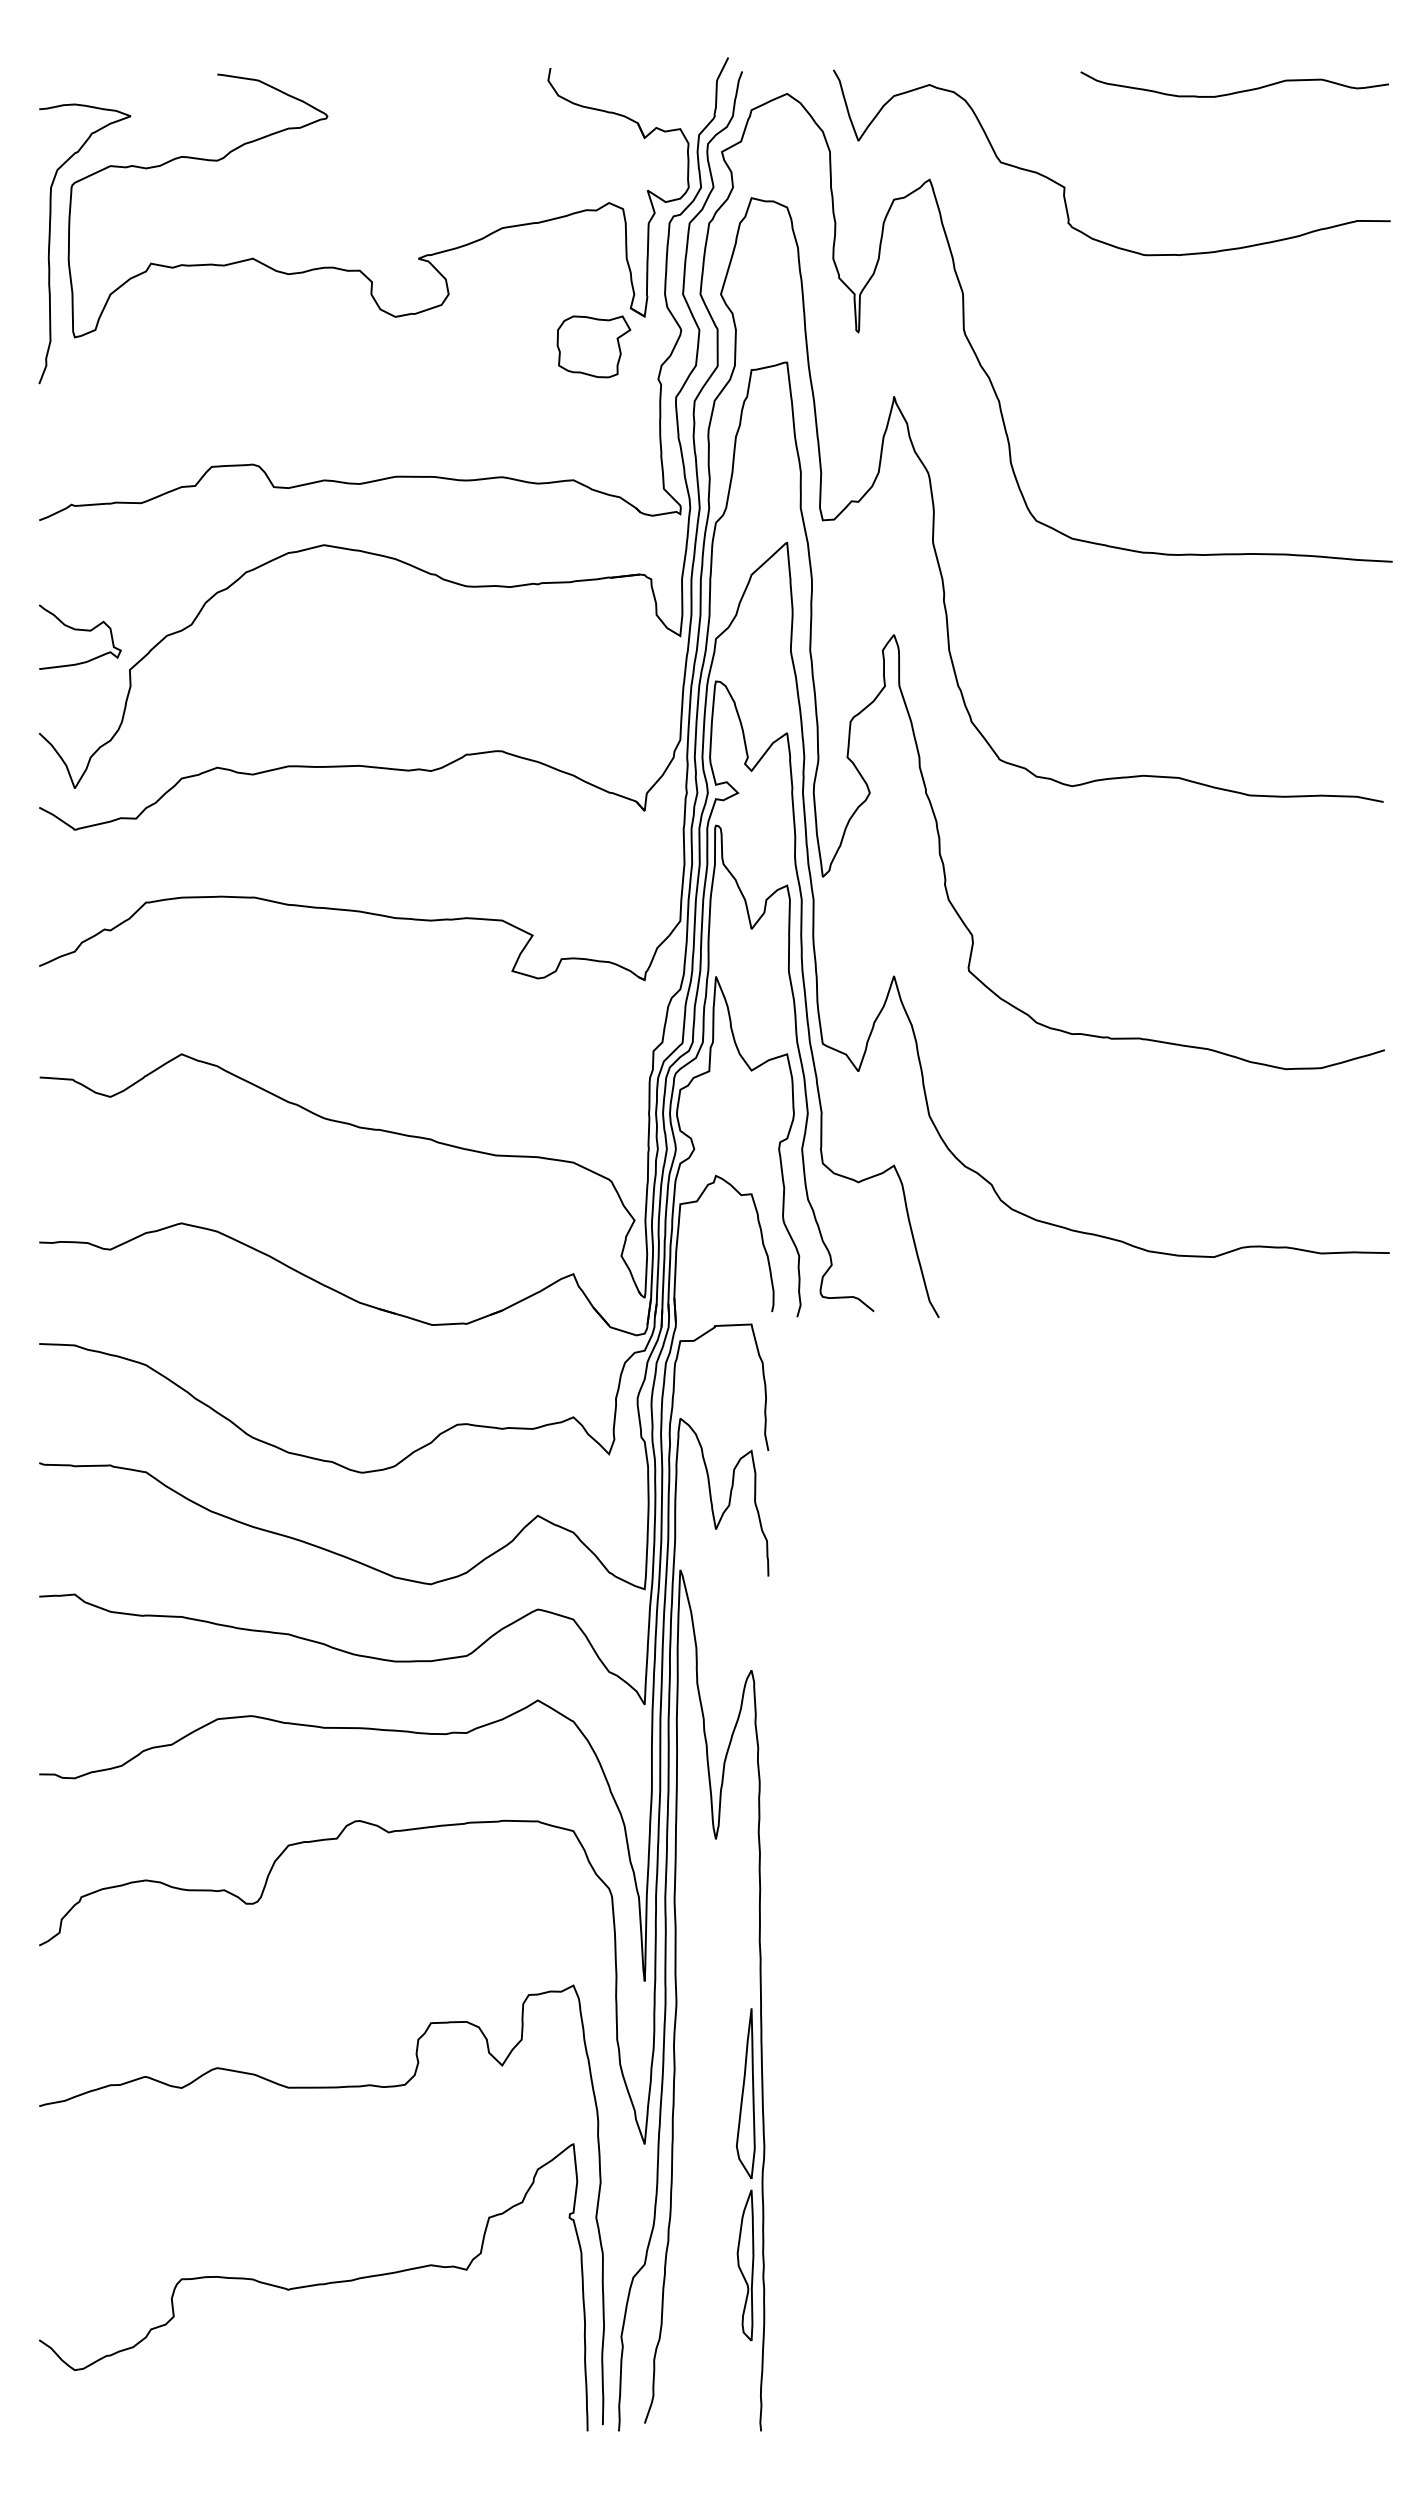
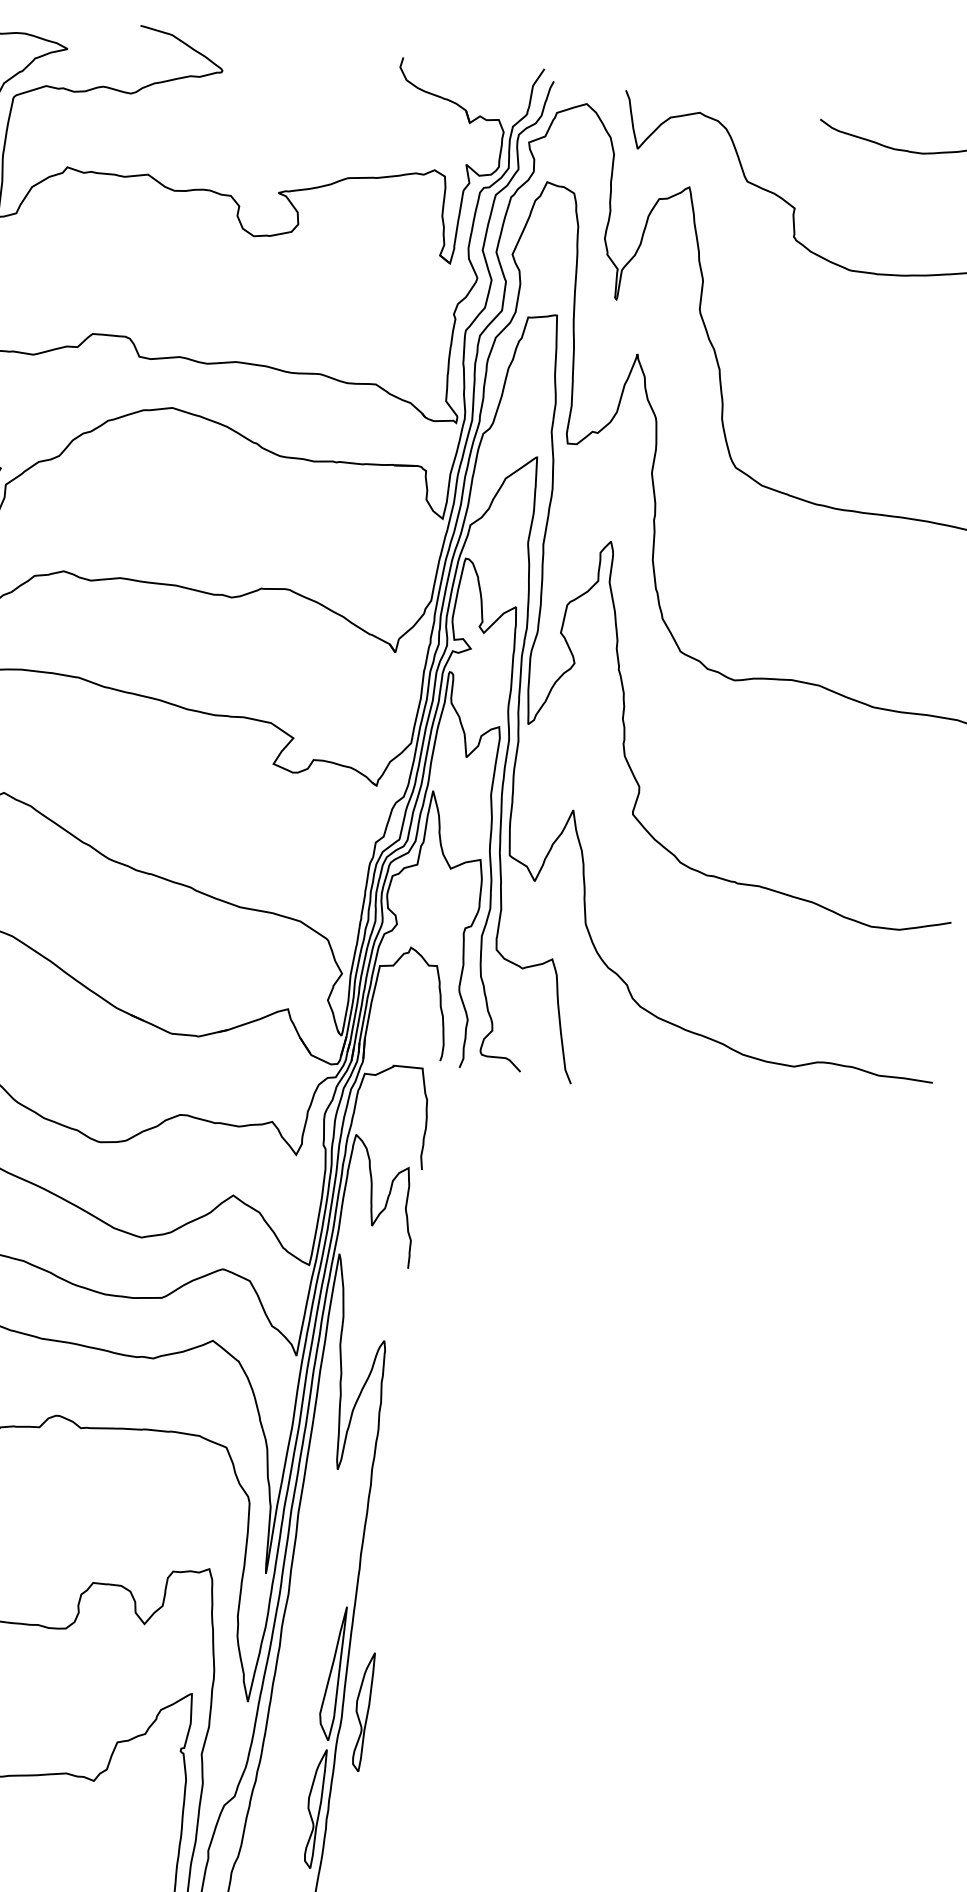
part: (593, 346) -> (406, 281), removed
part: (788, 2136) -> (361, 1711), added

